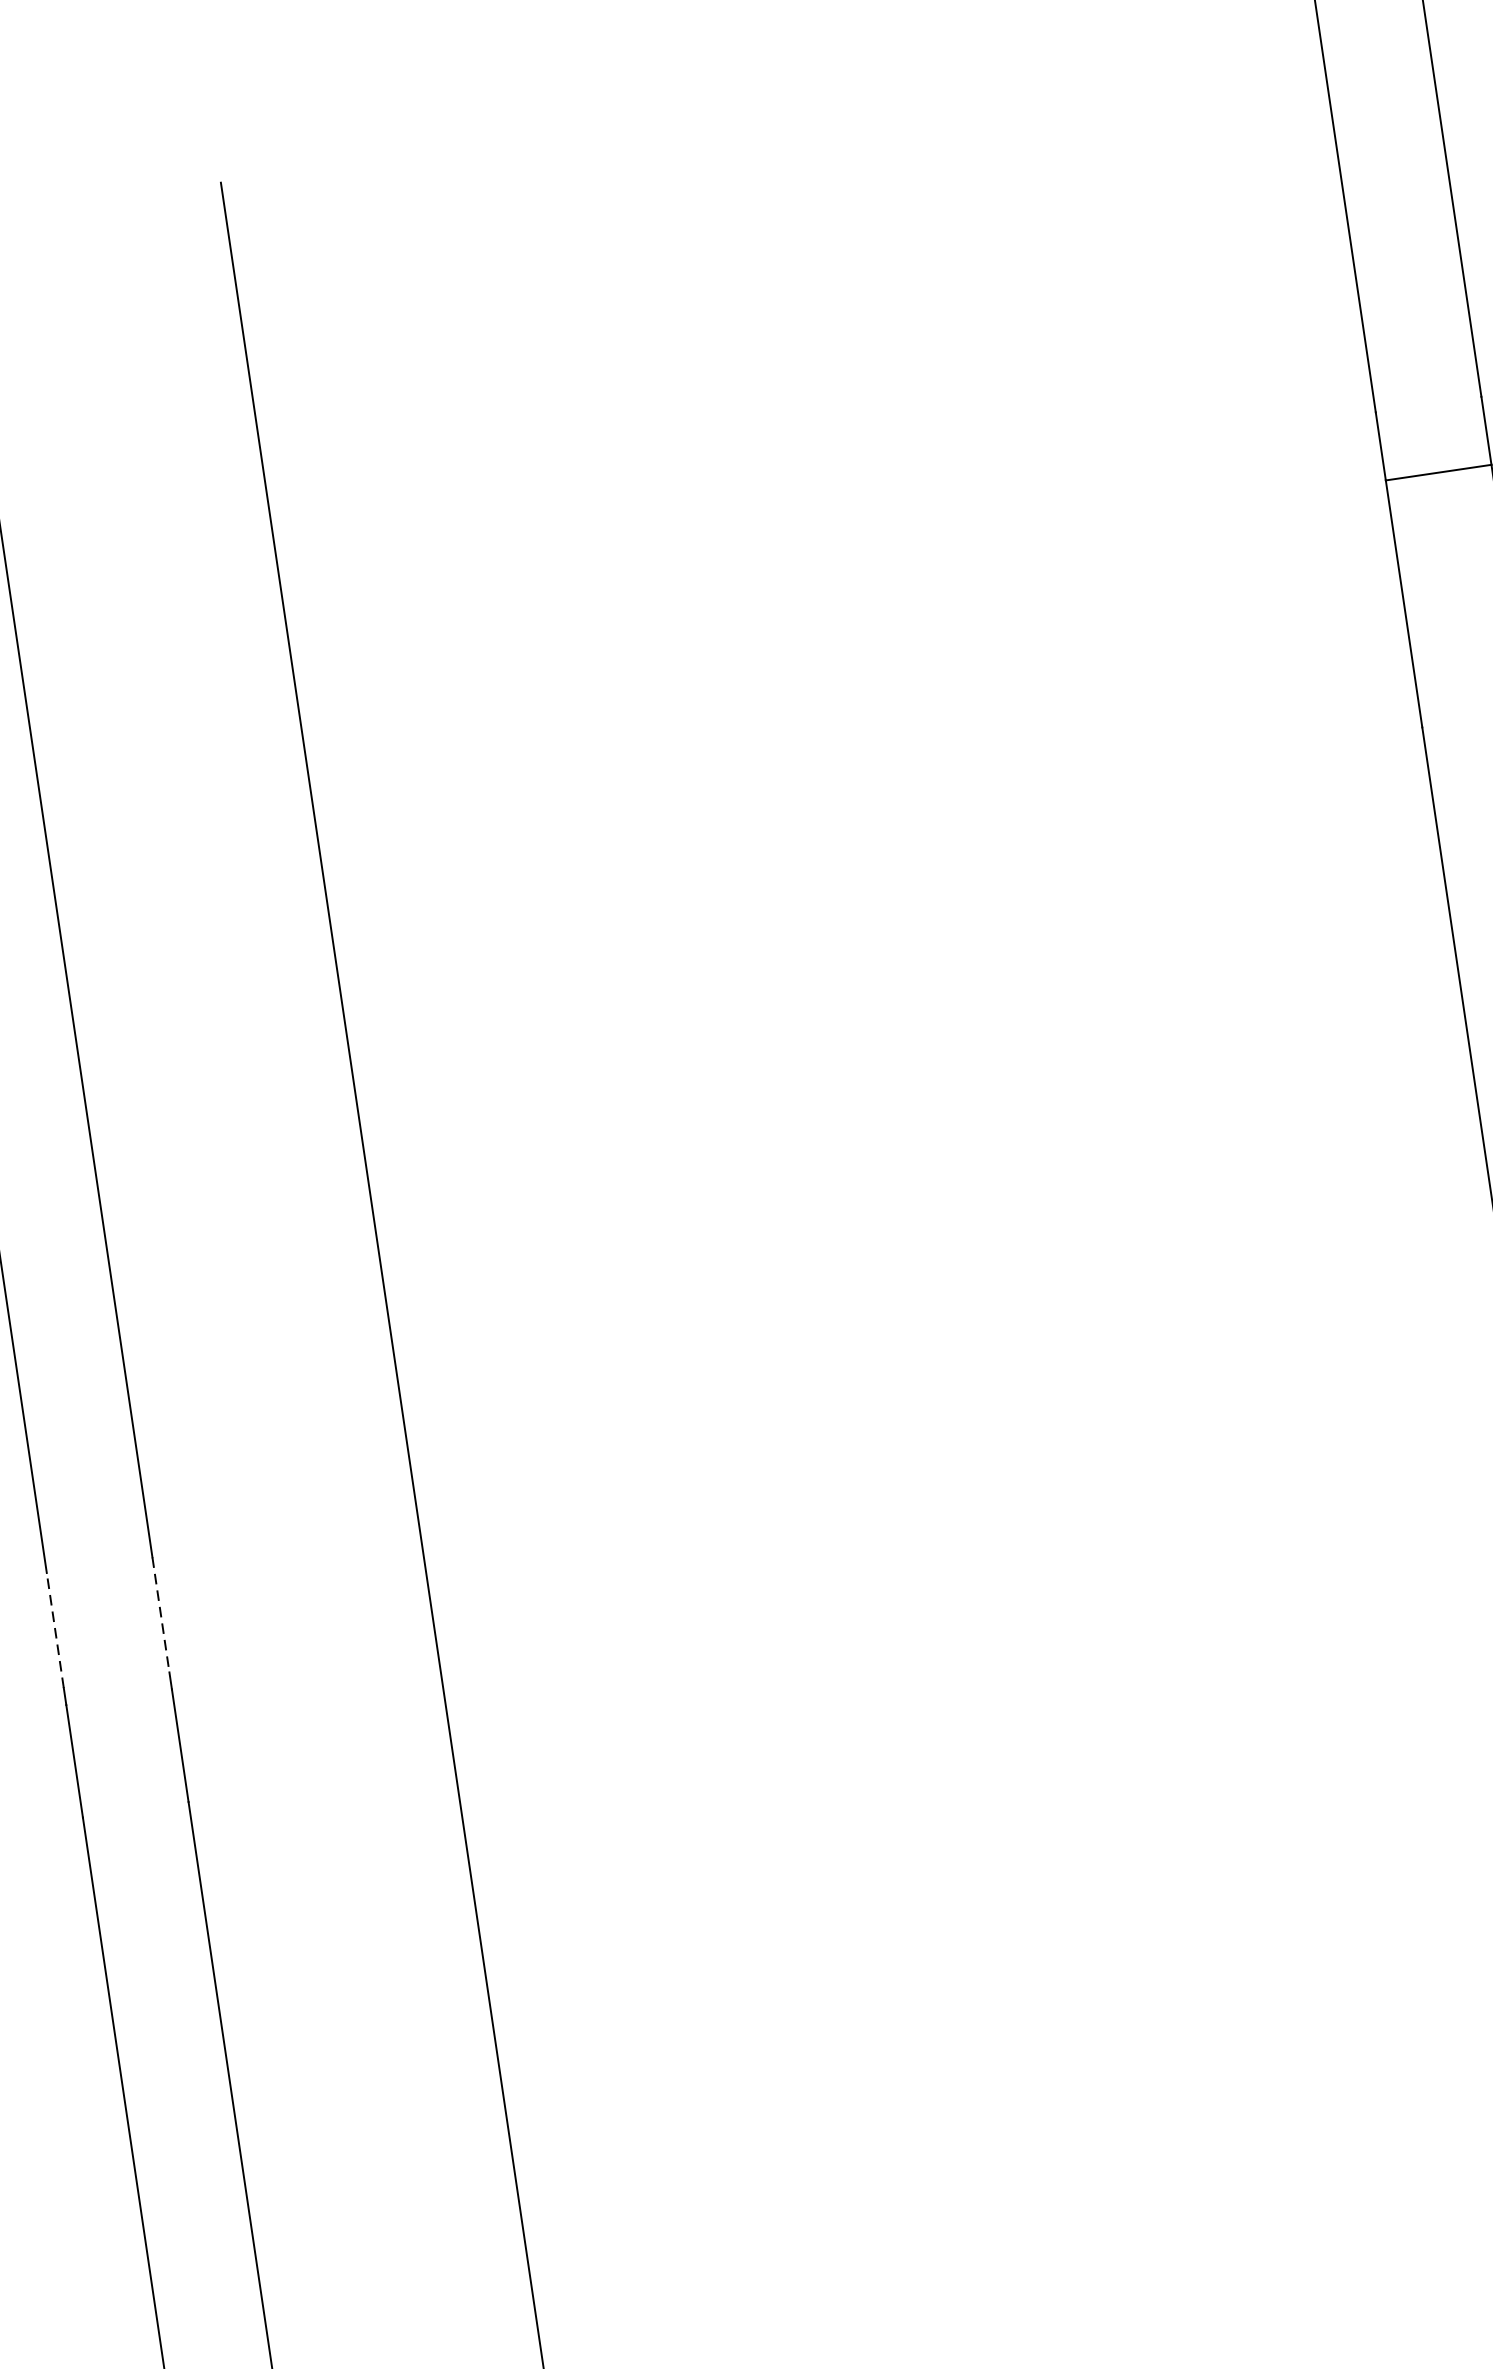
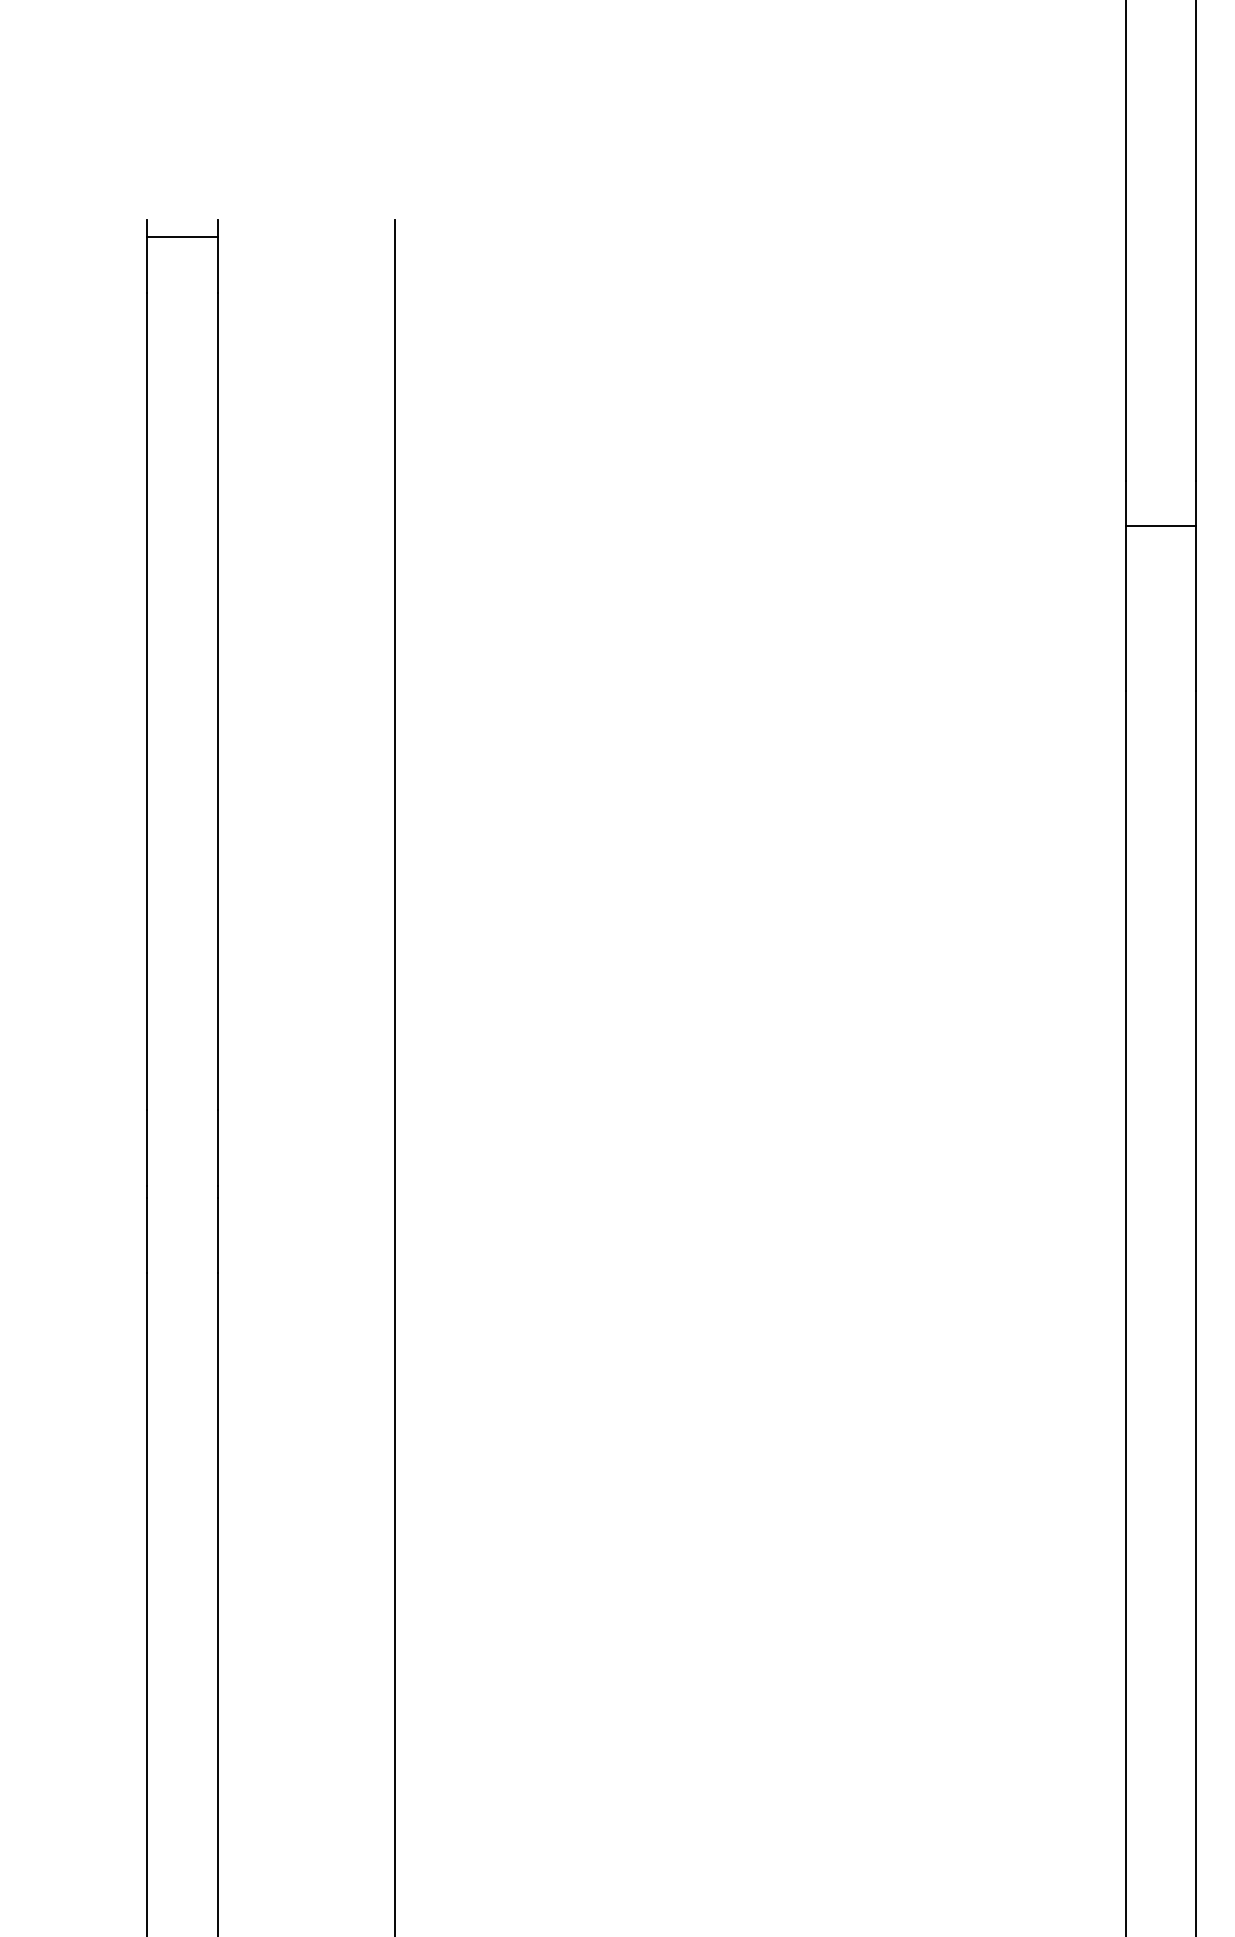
line: (161, 1615) -> (217, 1148), dashed -> solid
line: (55, 1629) -> (147, 1147), dashed -> solid

